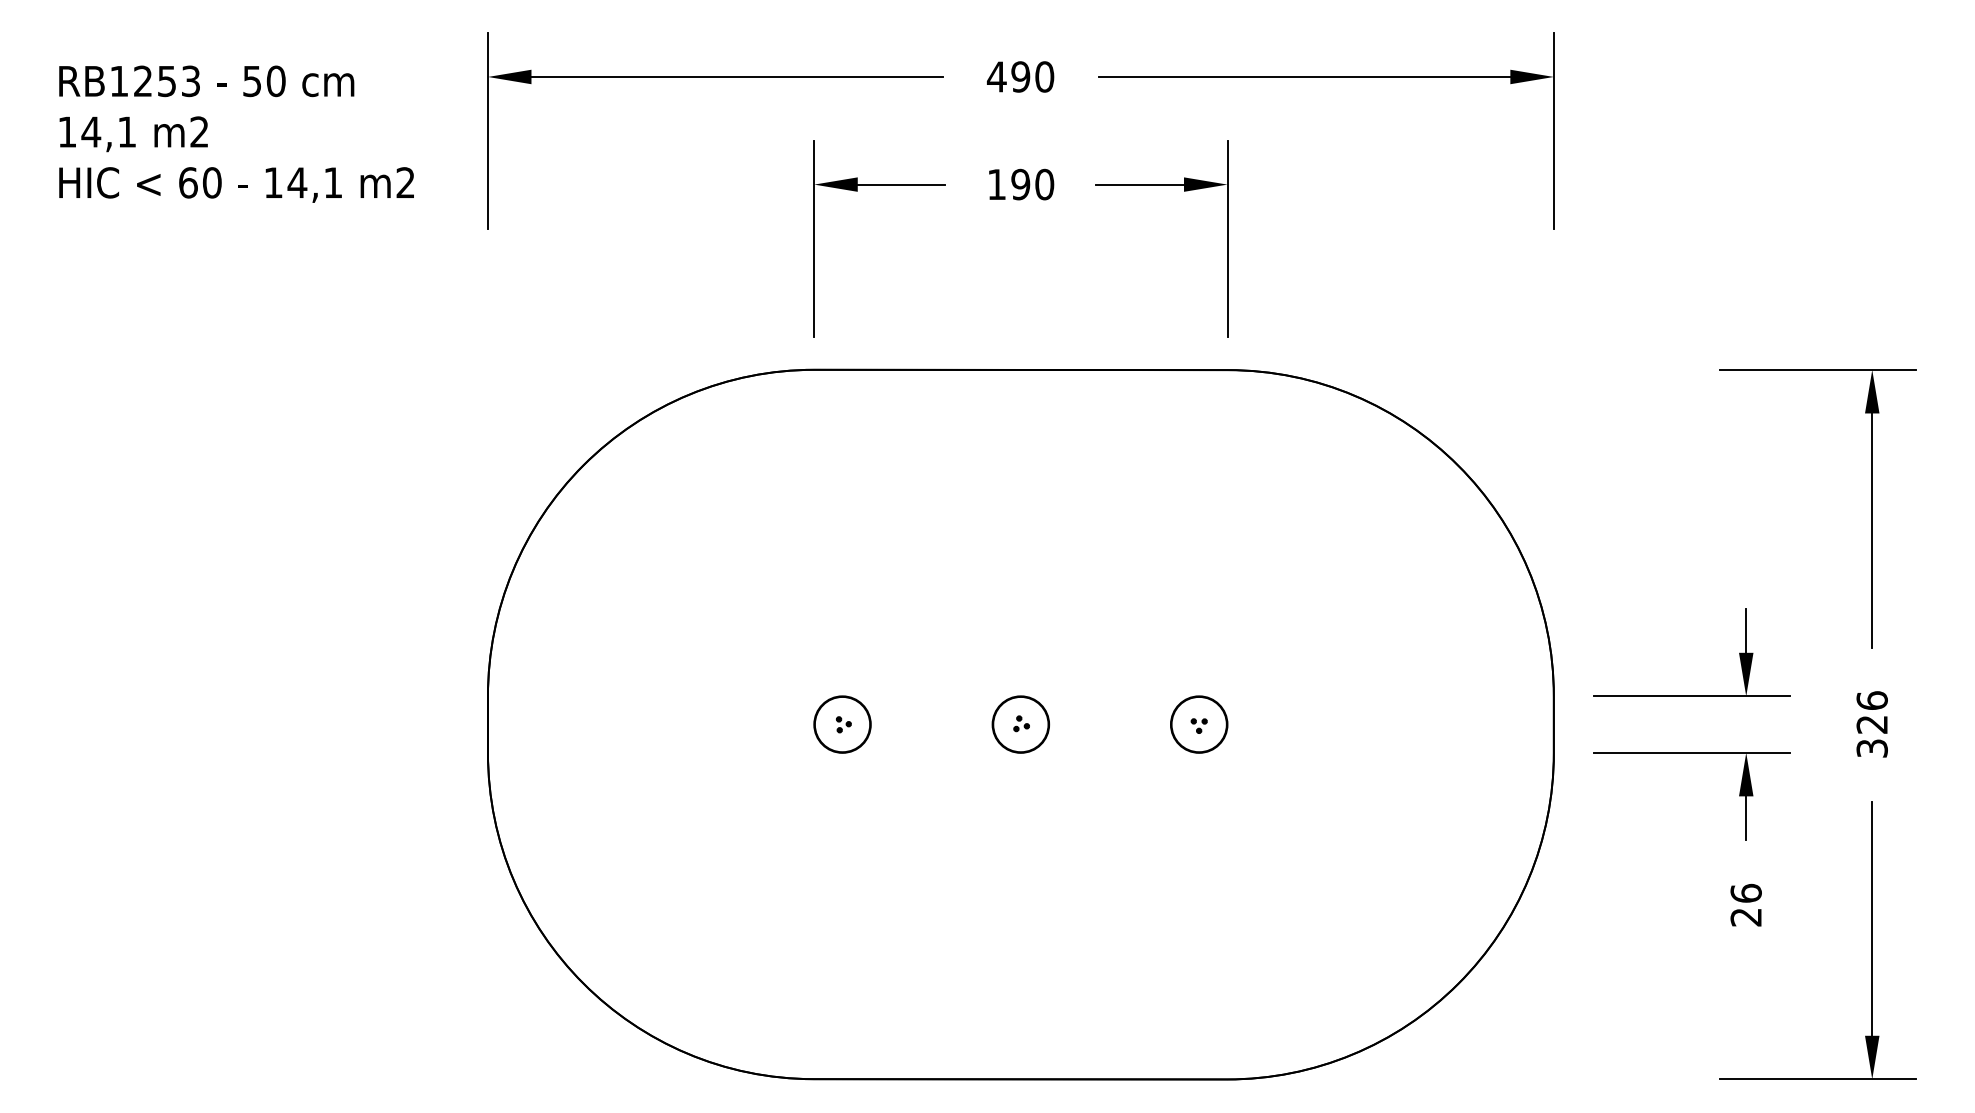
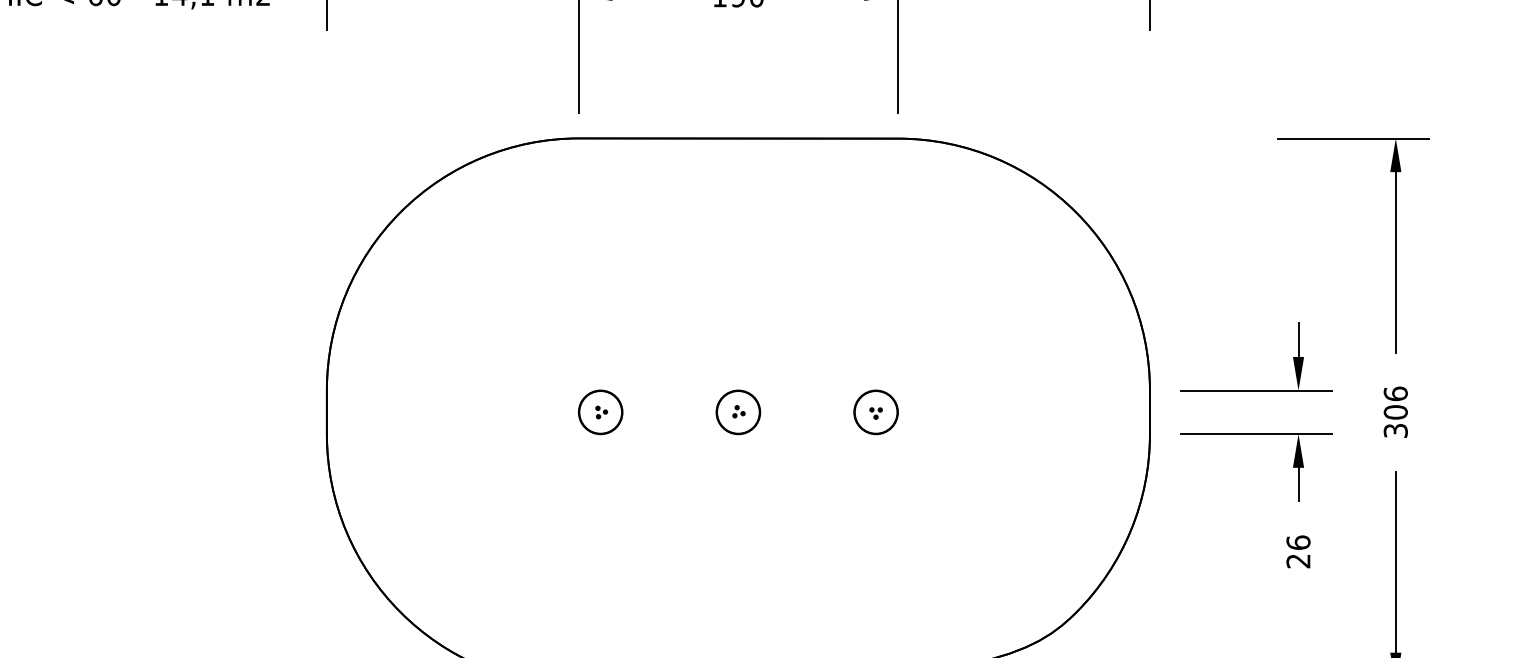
text: (1871, 724) -> (1395, 412), 326 -> 306

